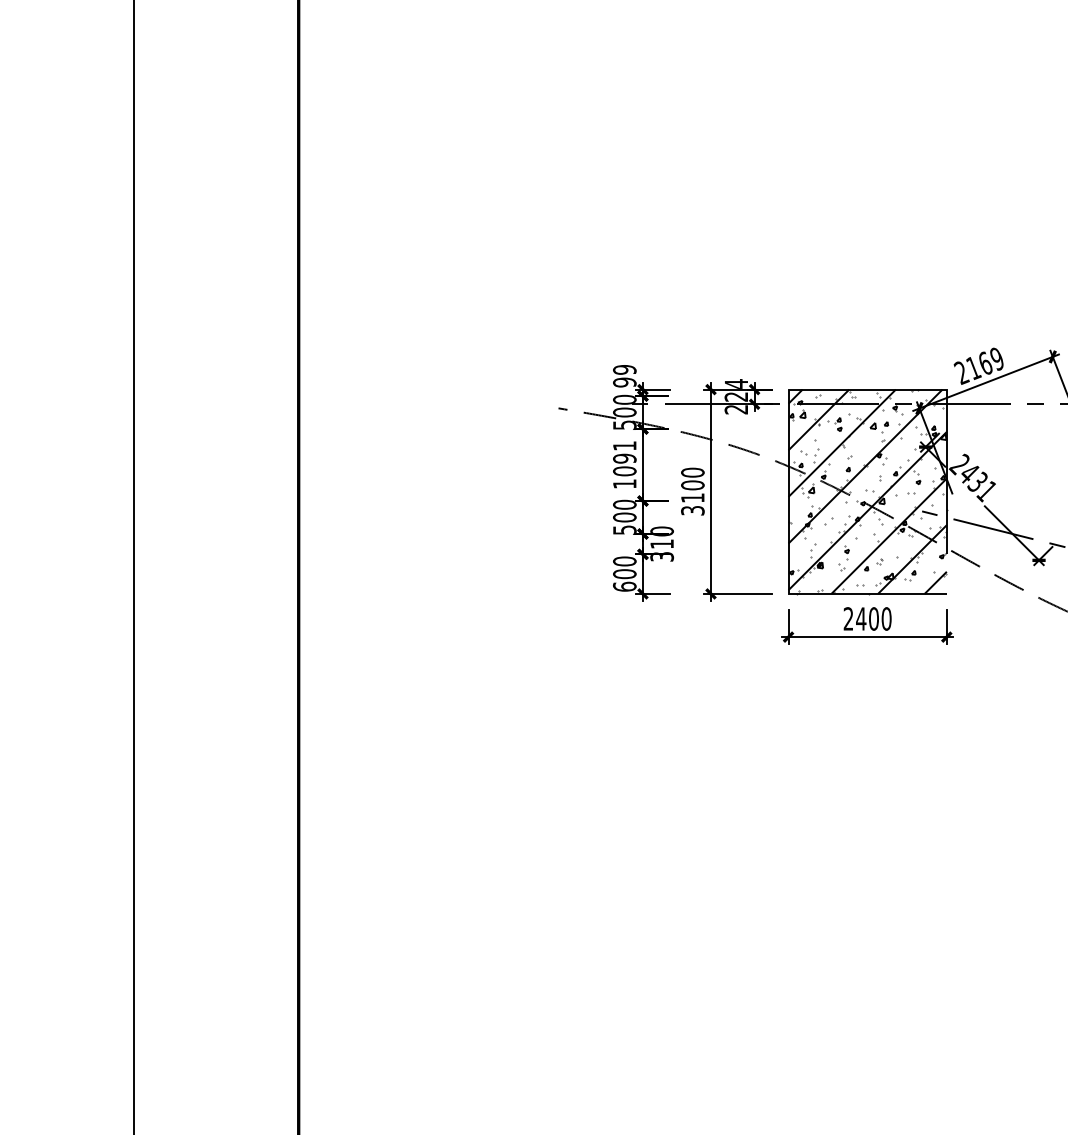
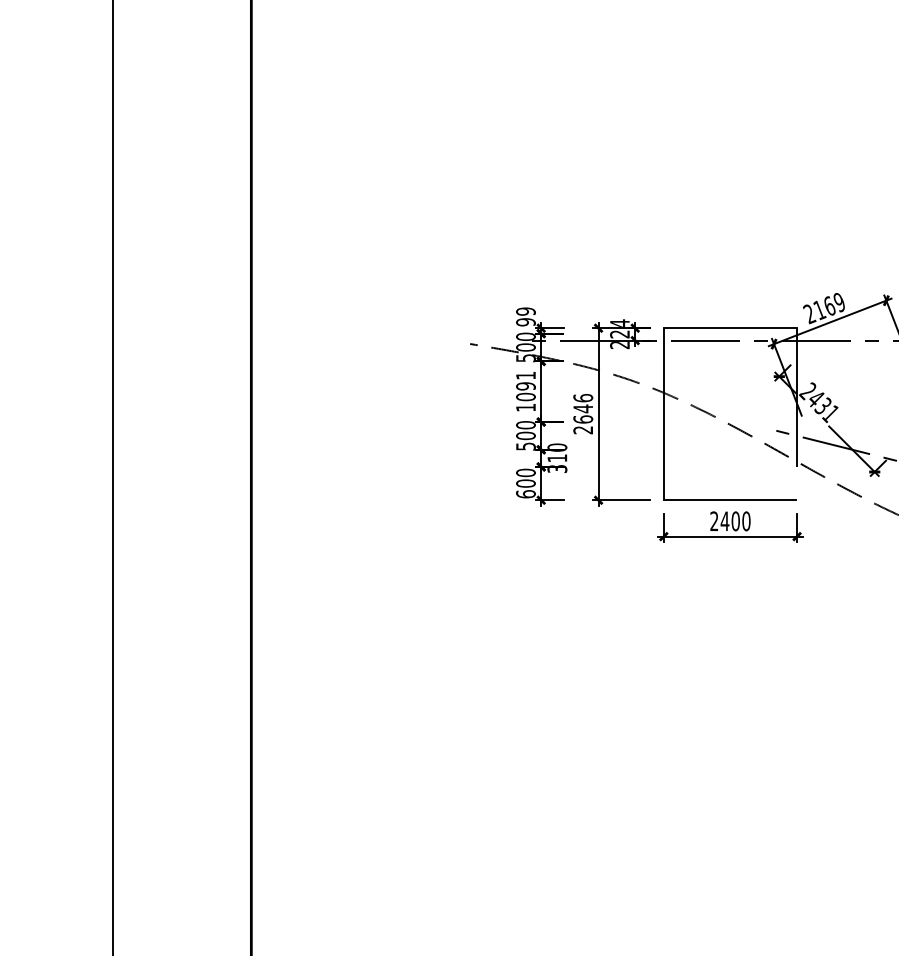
text: (693, 492) -> (583, 414), 3100 -> 2646
hatch: (867, 492) -> (730, 414), removed

